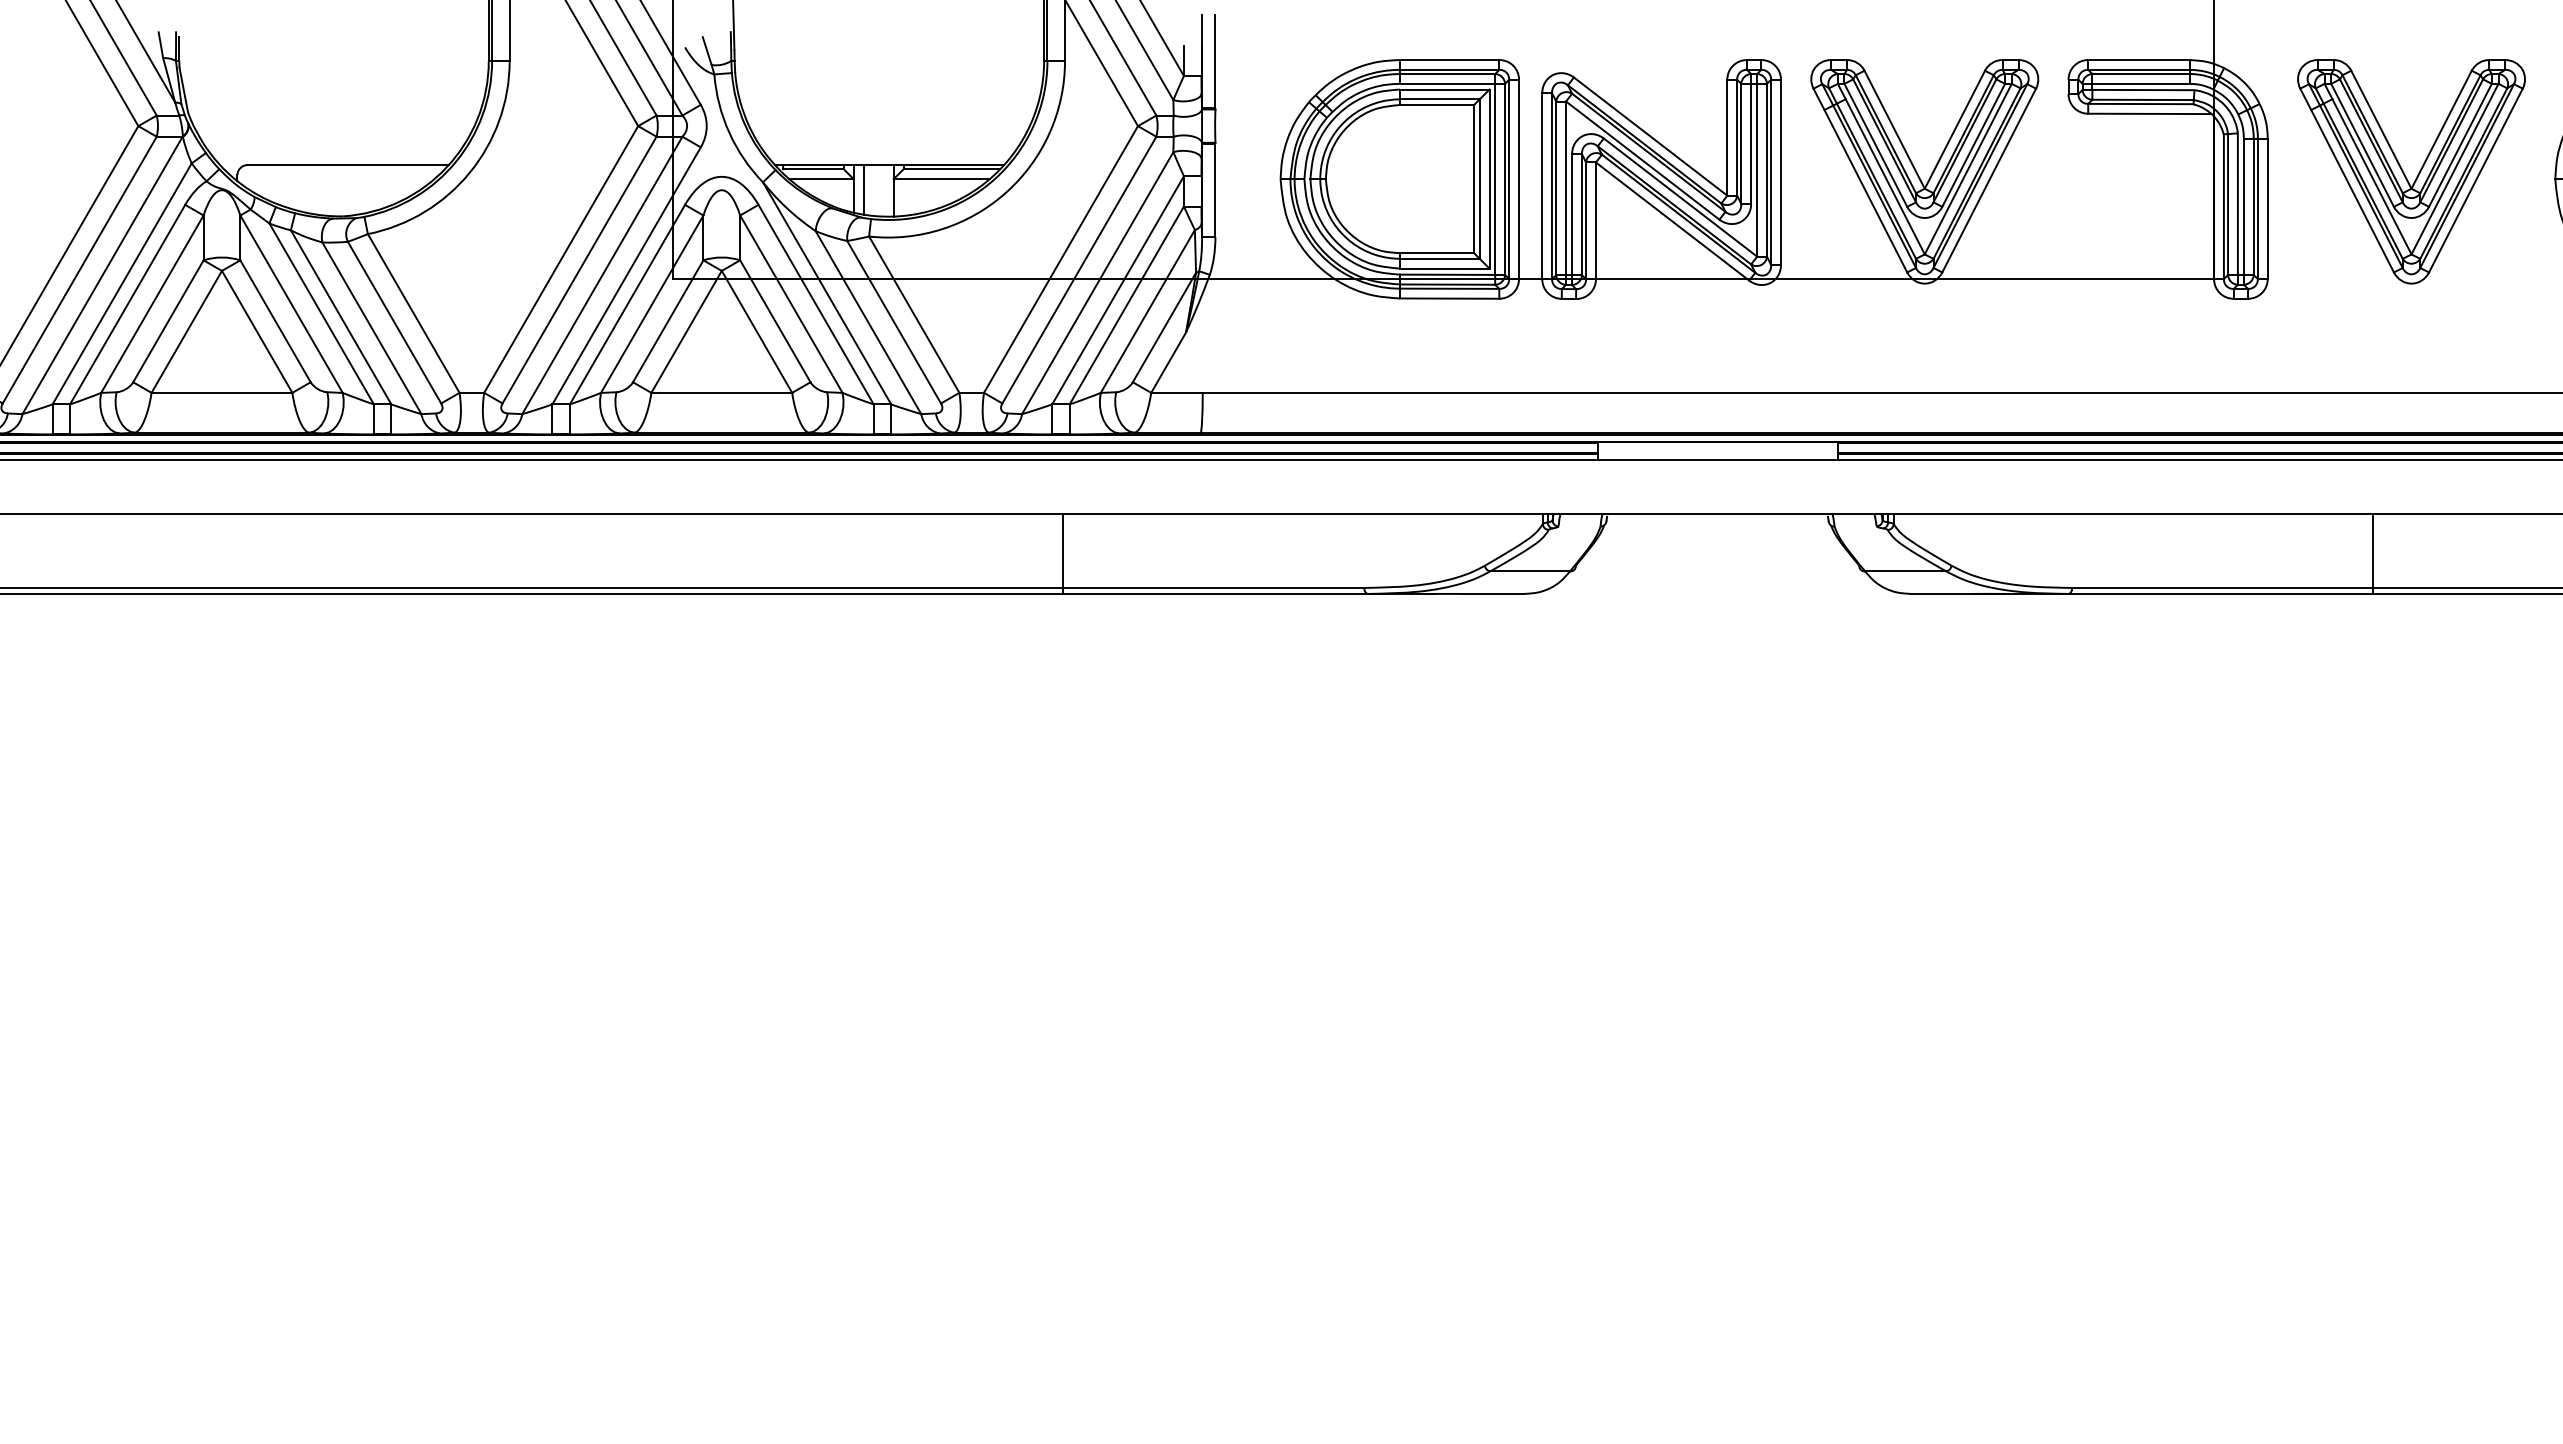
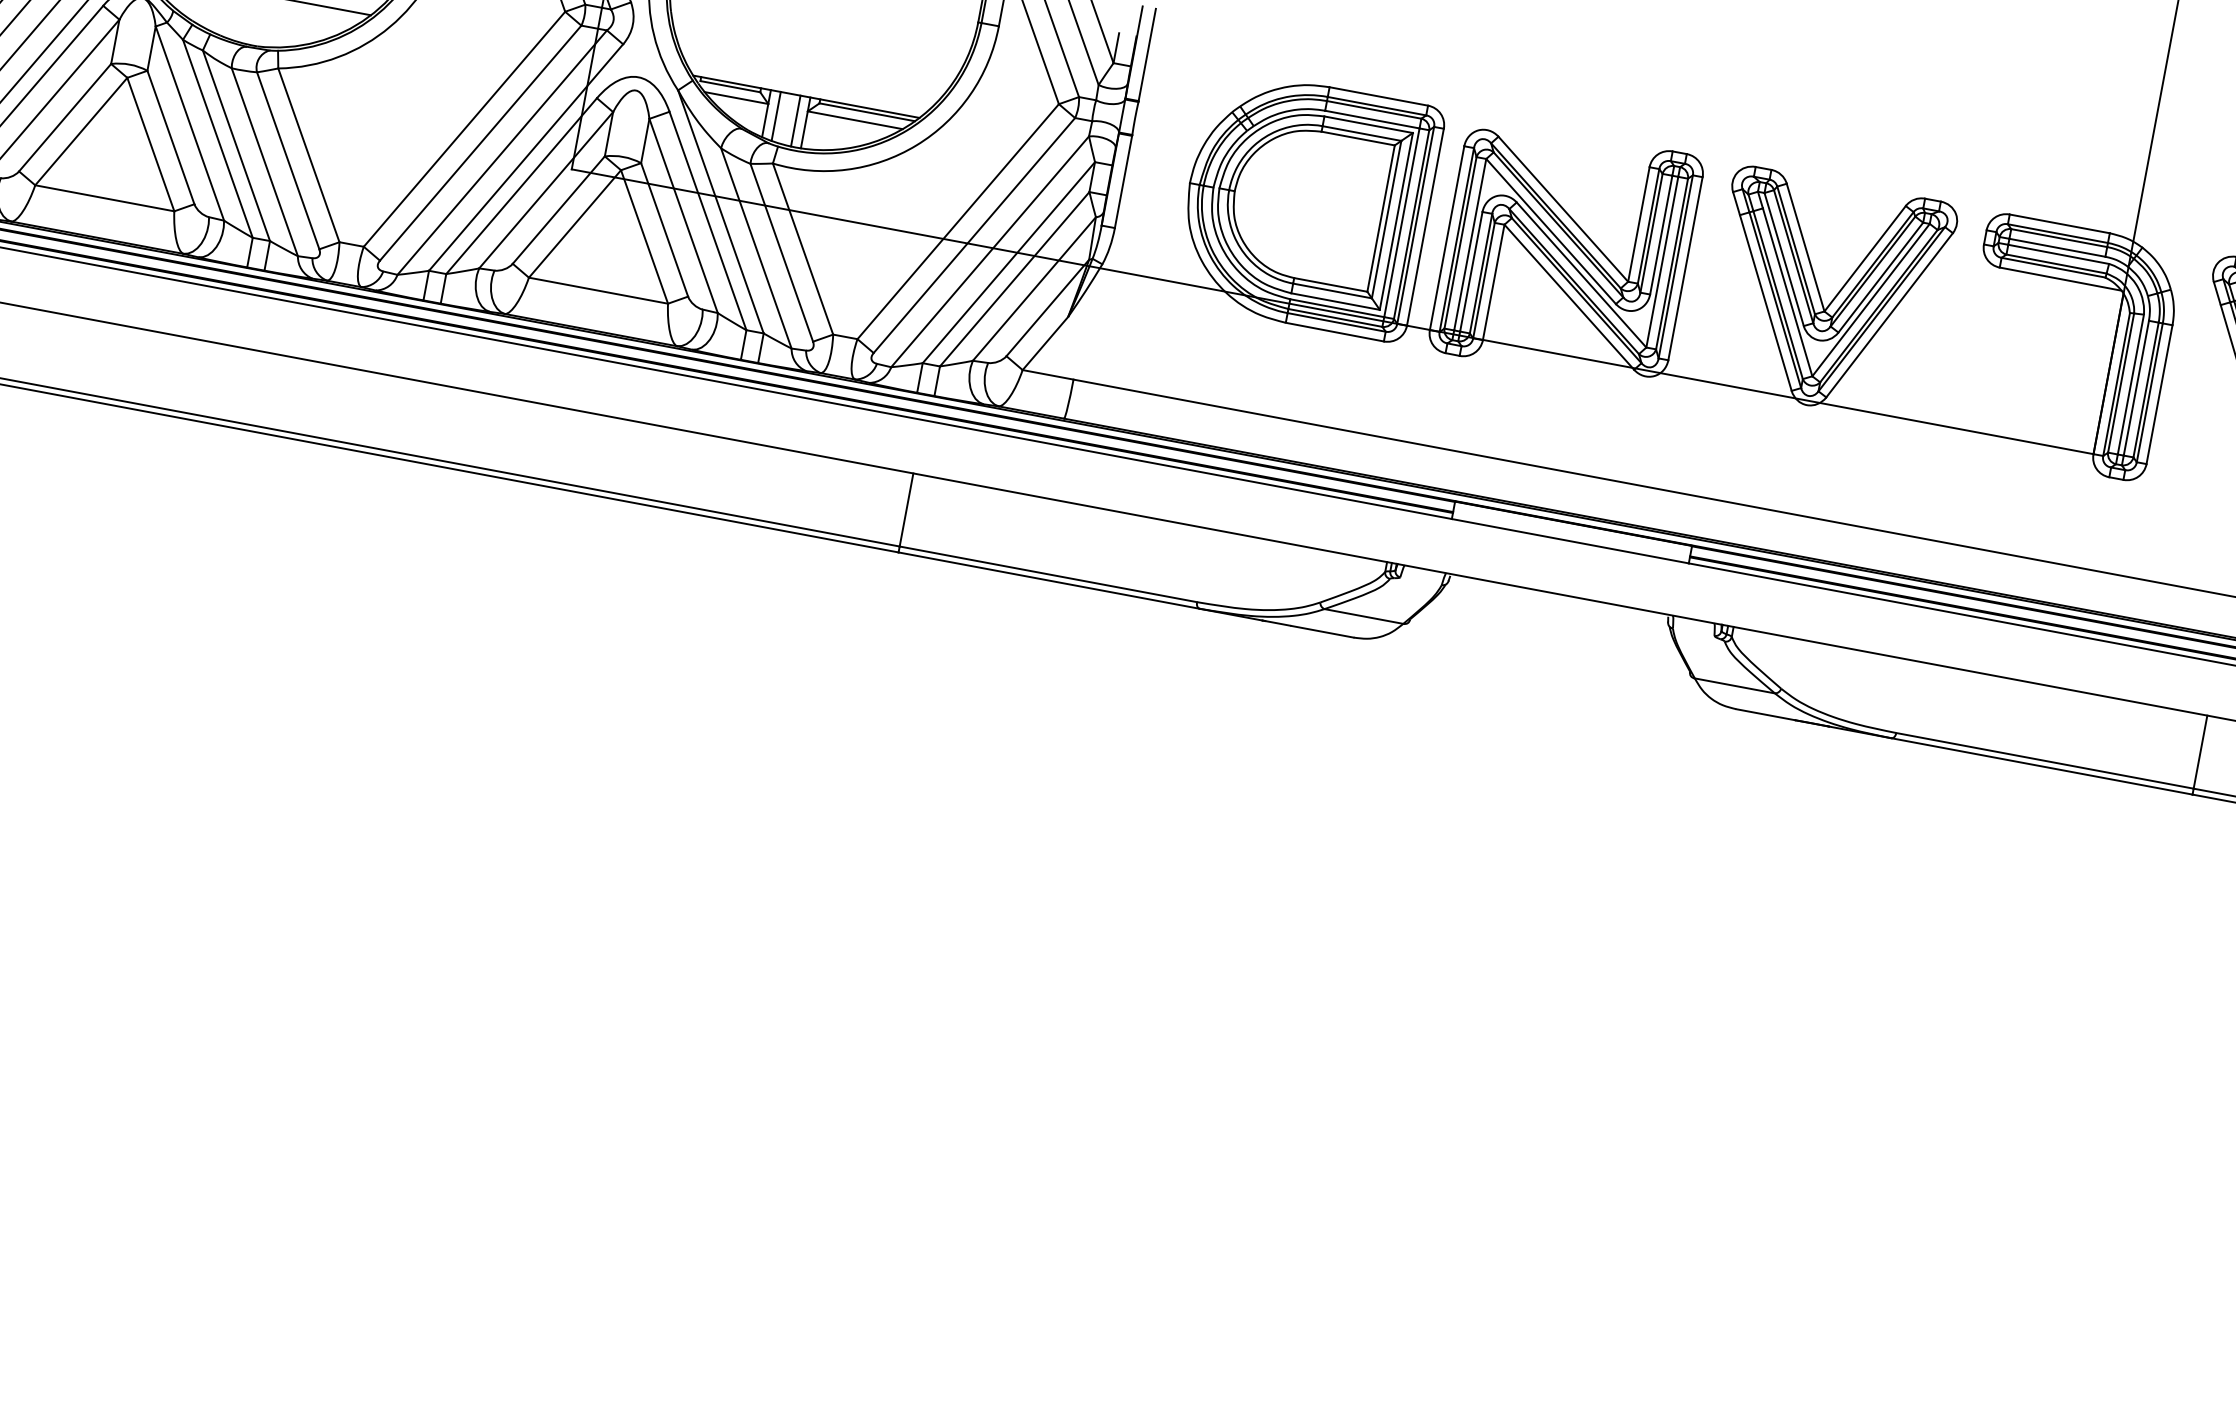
line: (883, 190) -> (795, 120), added

